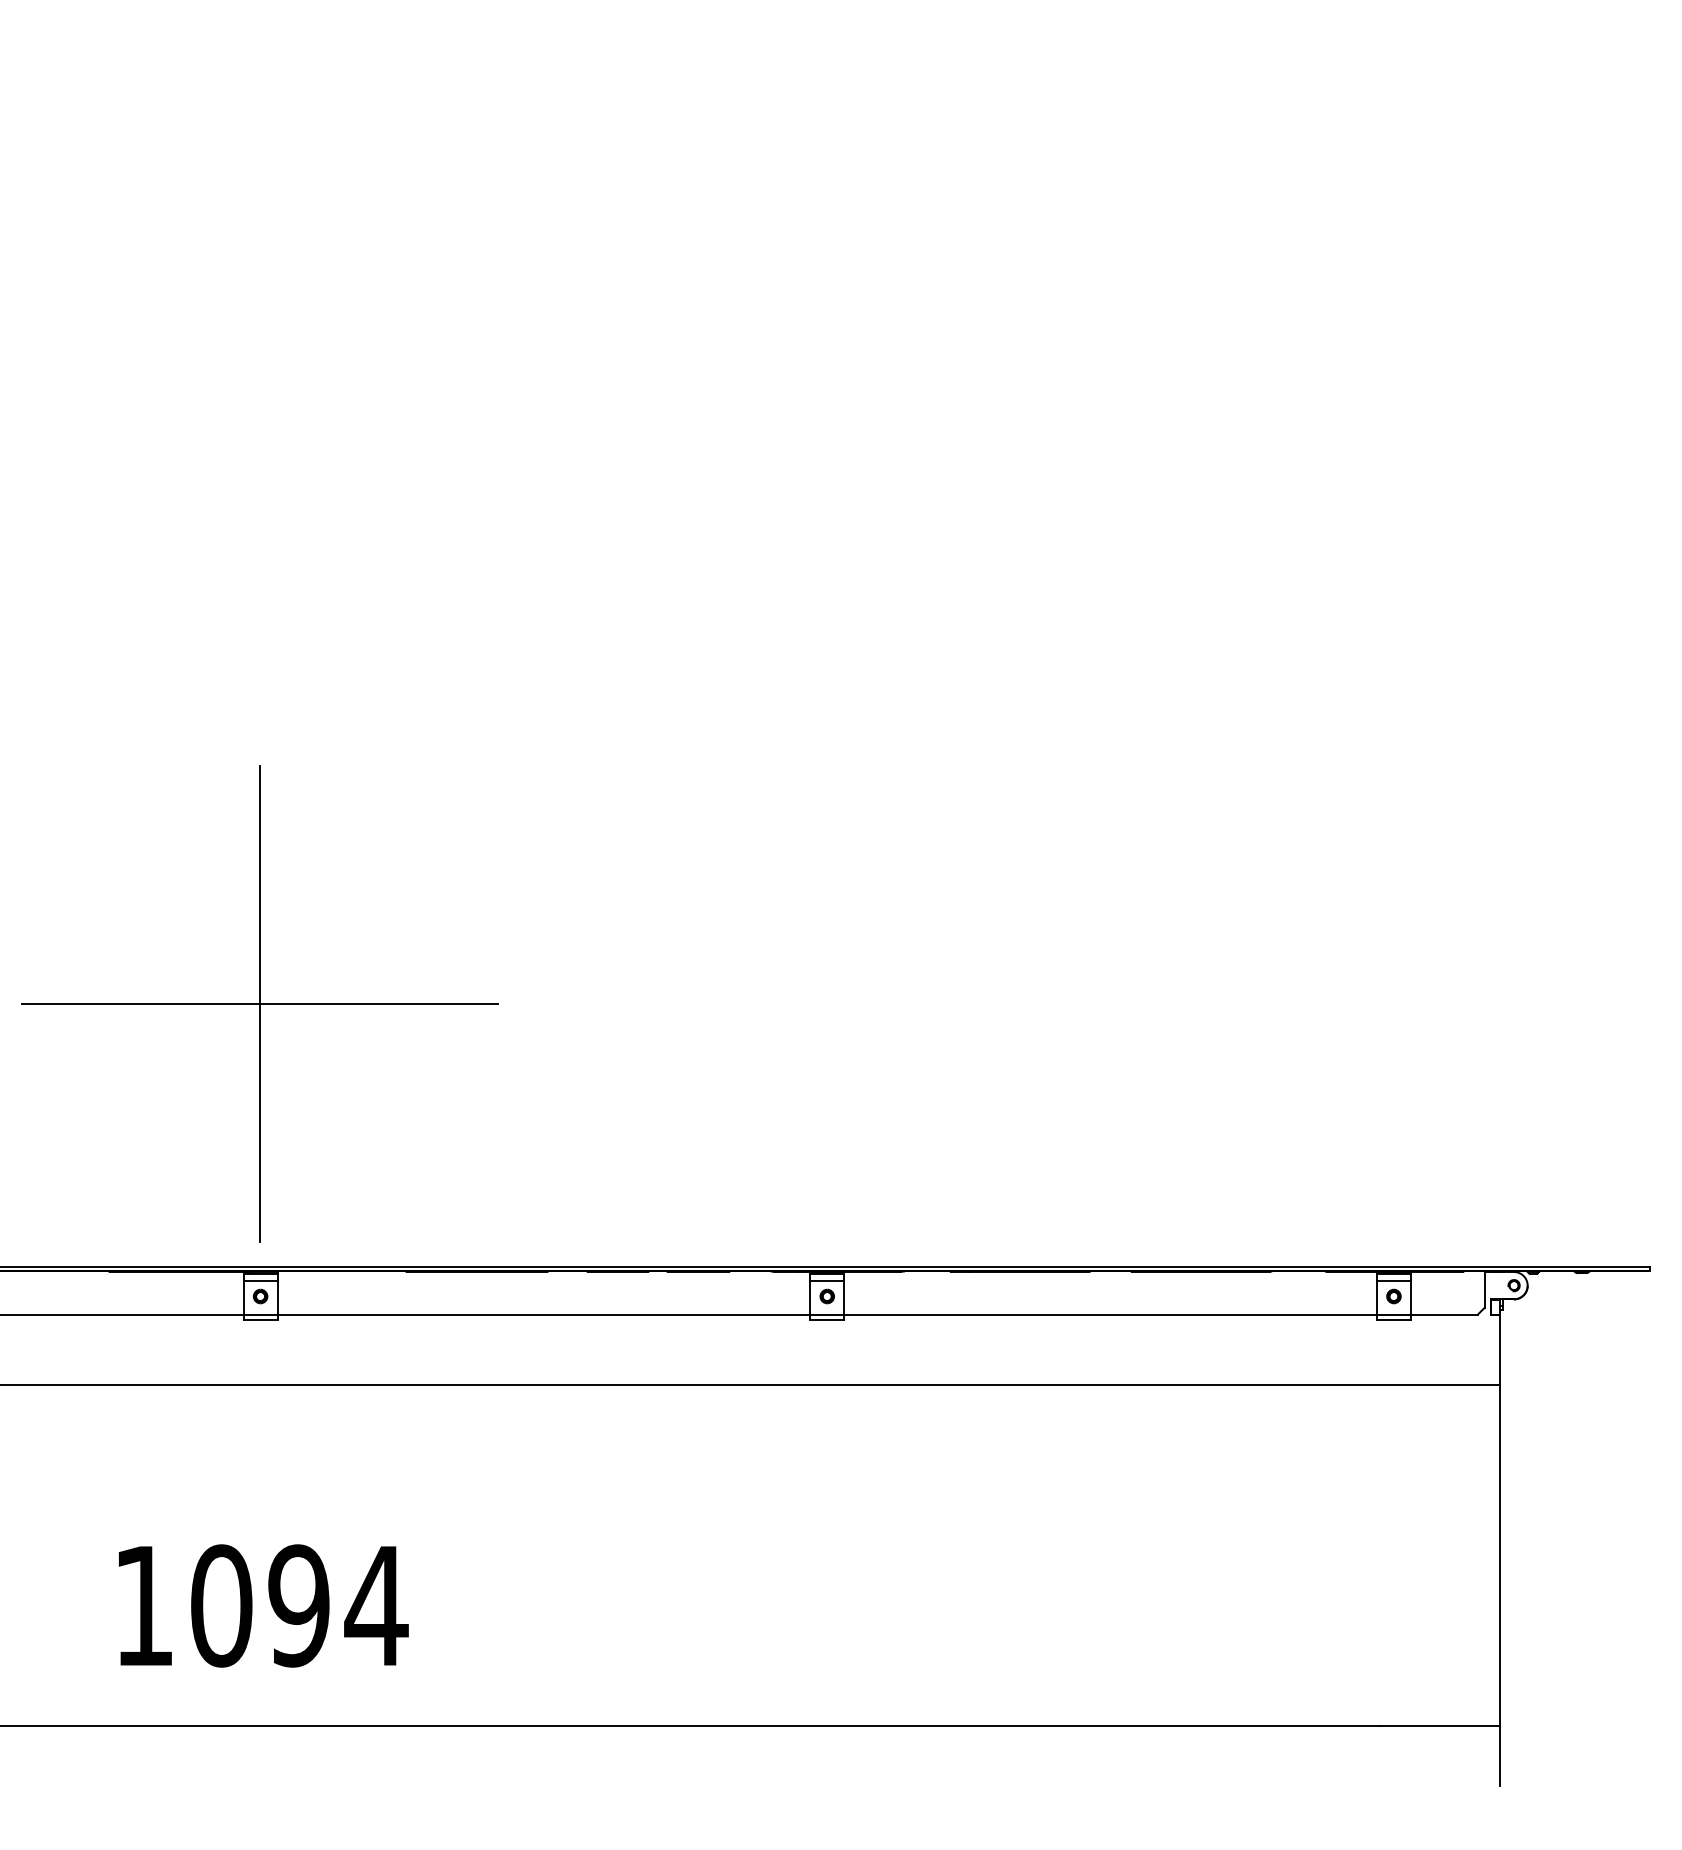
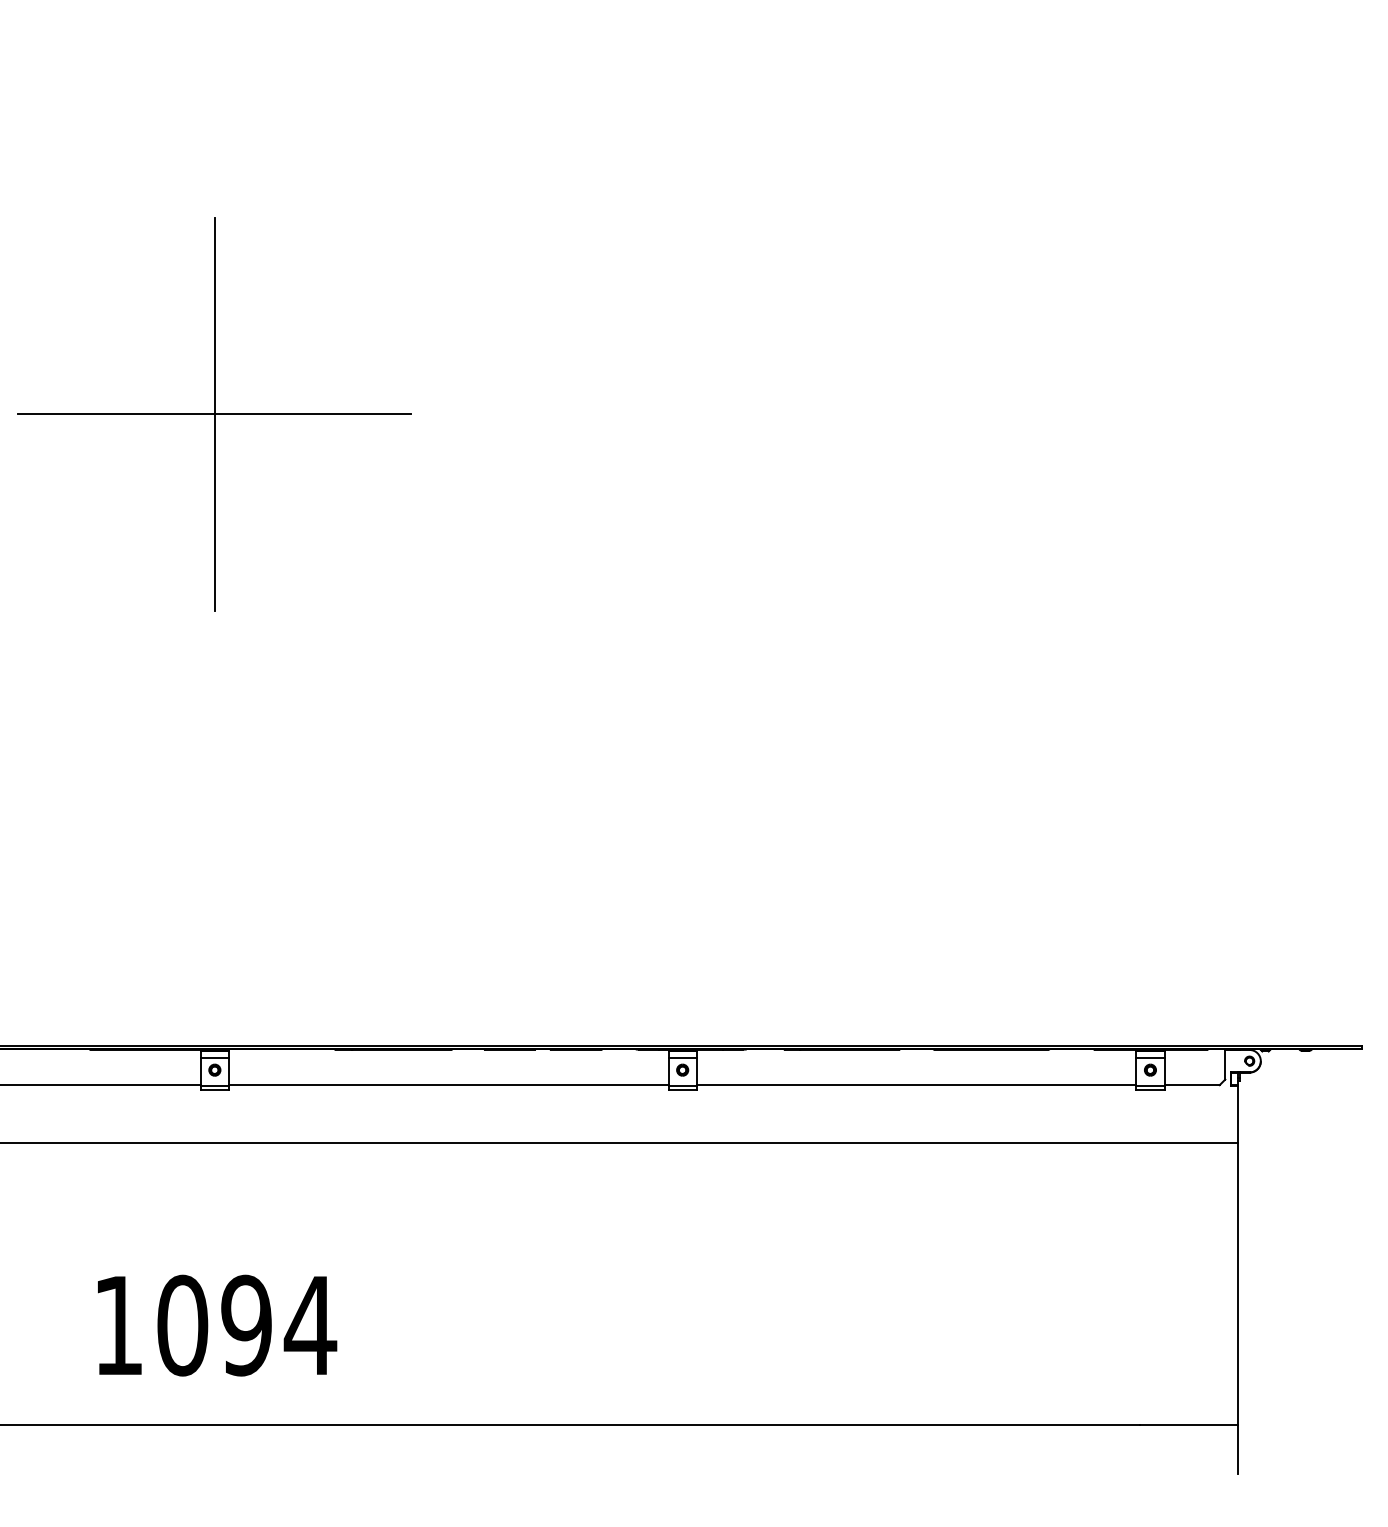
part: (259, 1003) -> (213, 413), moved

